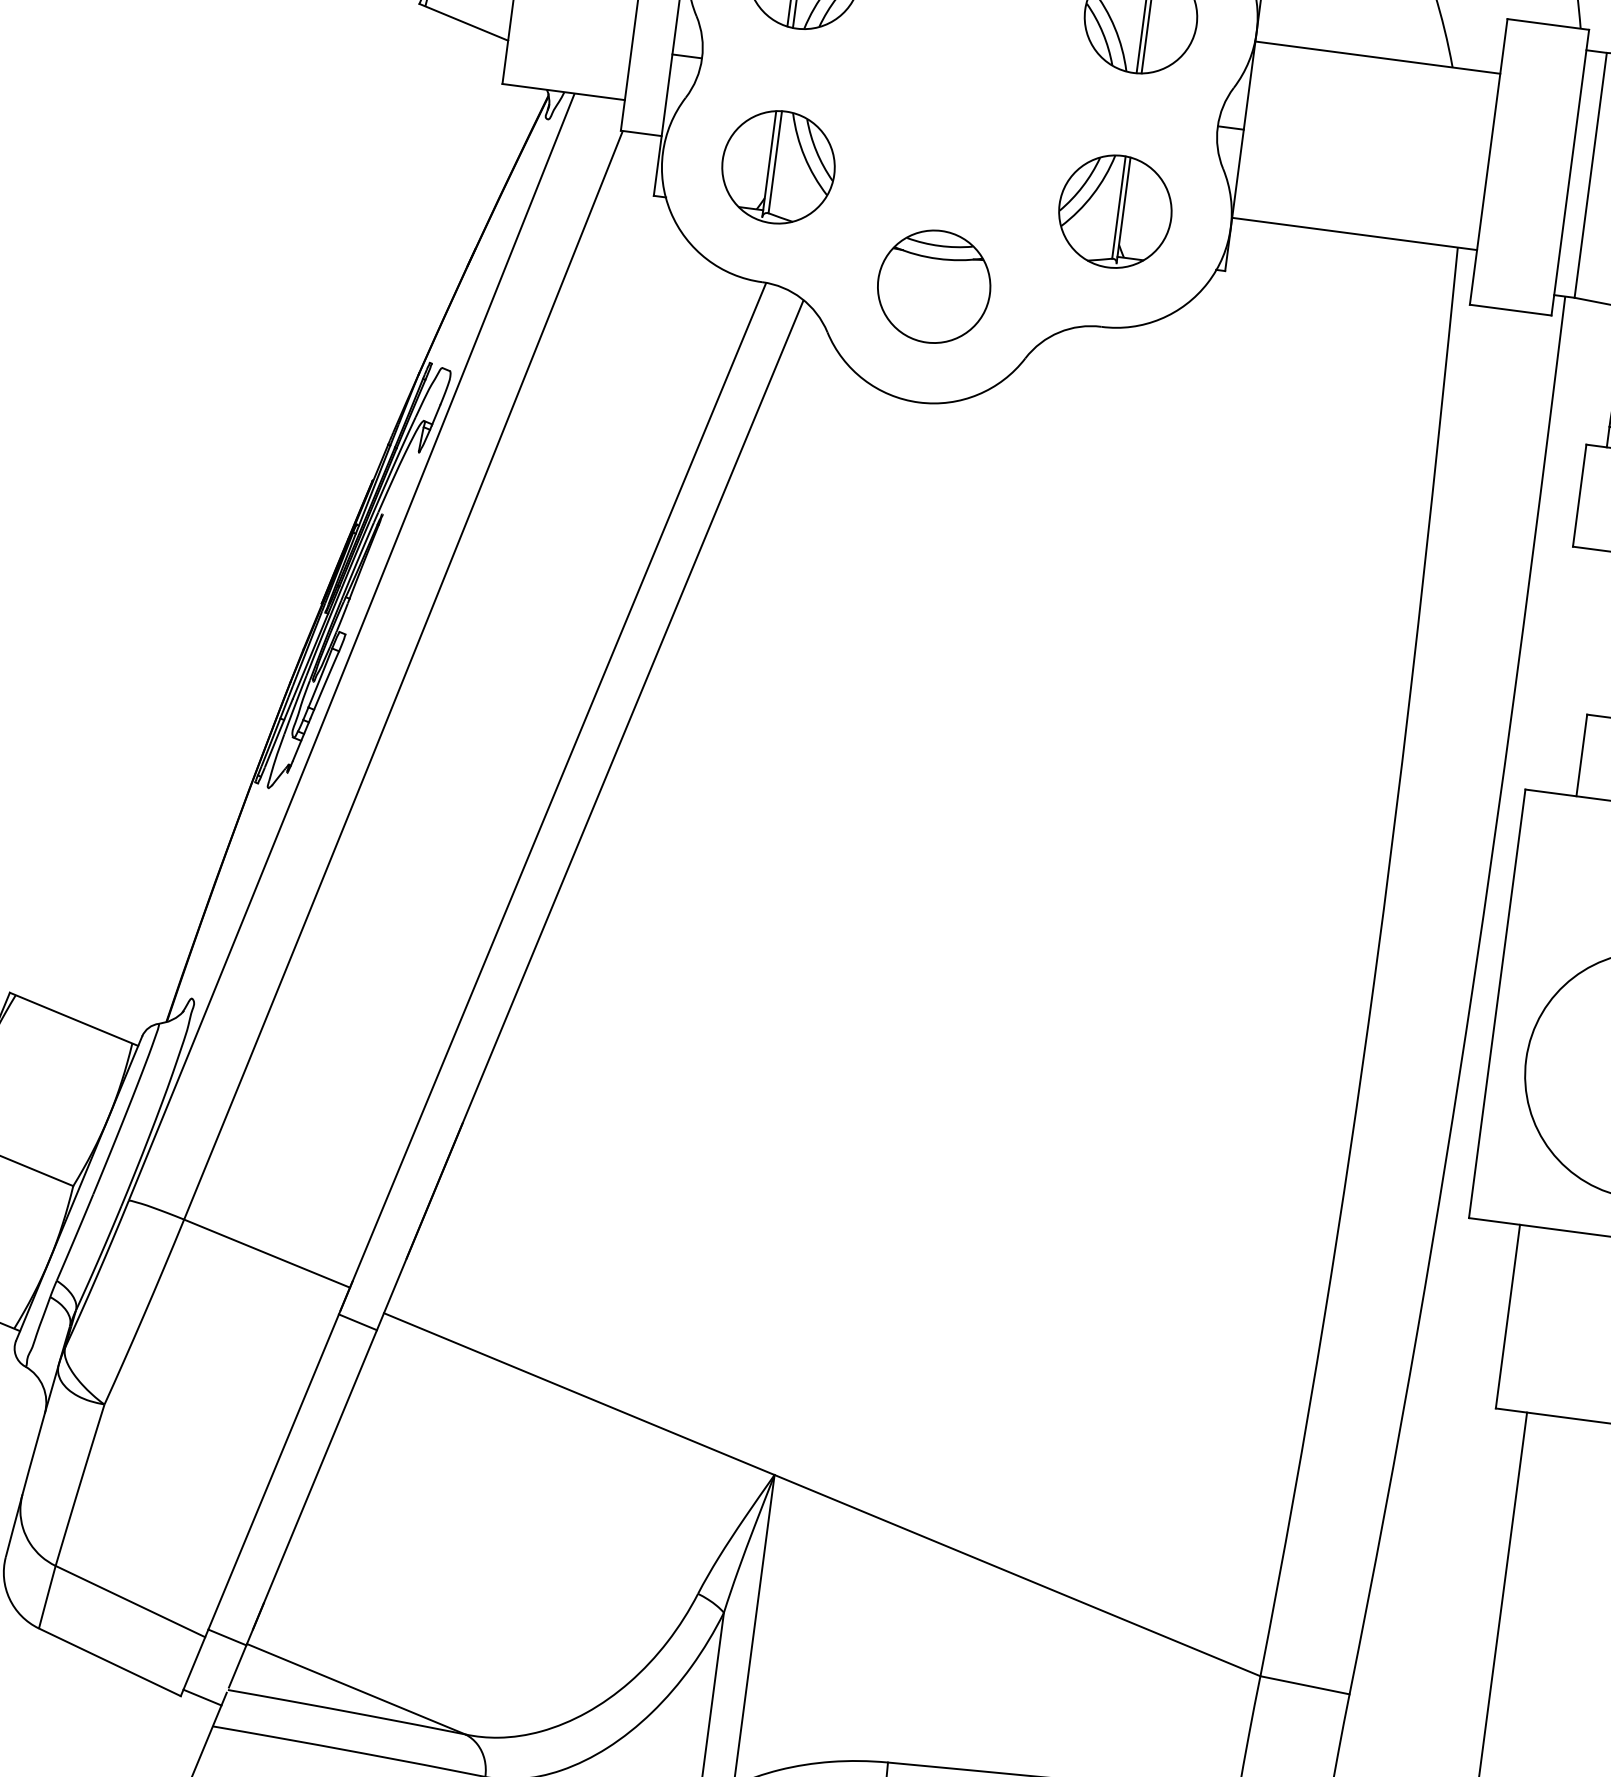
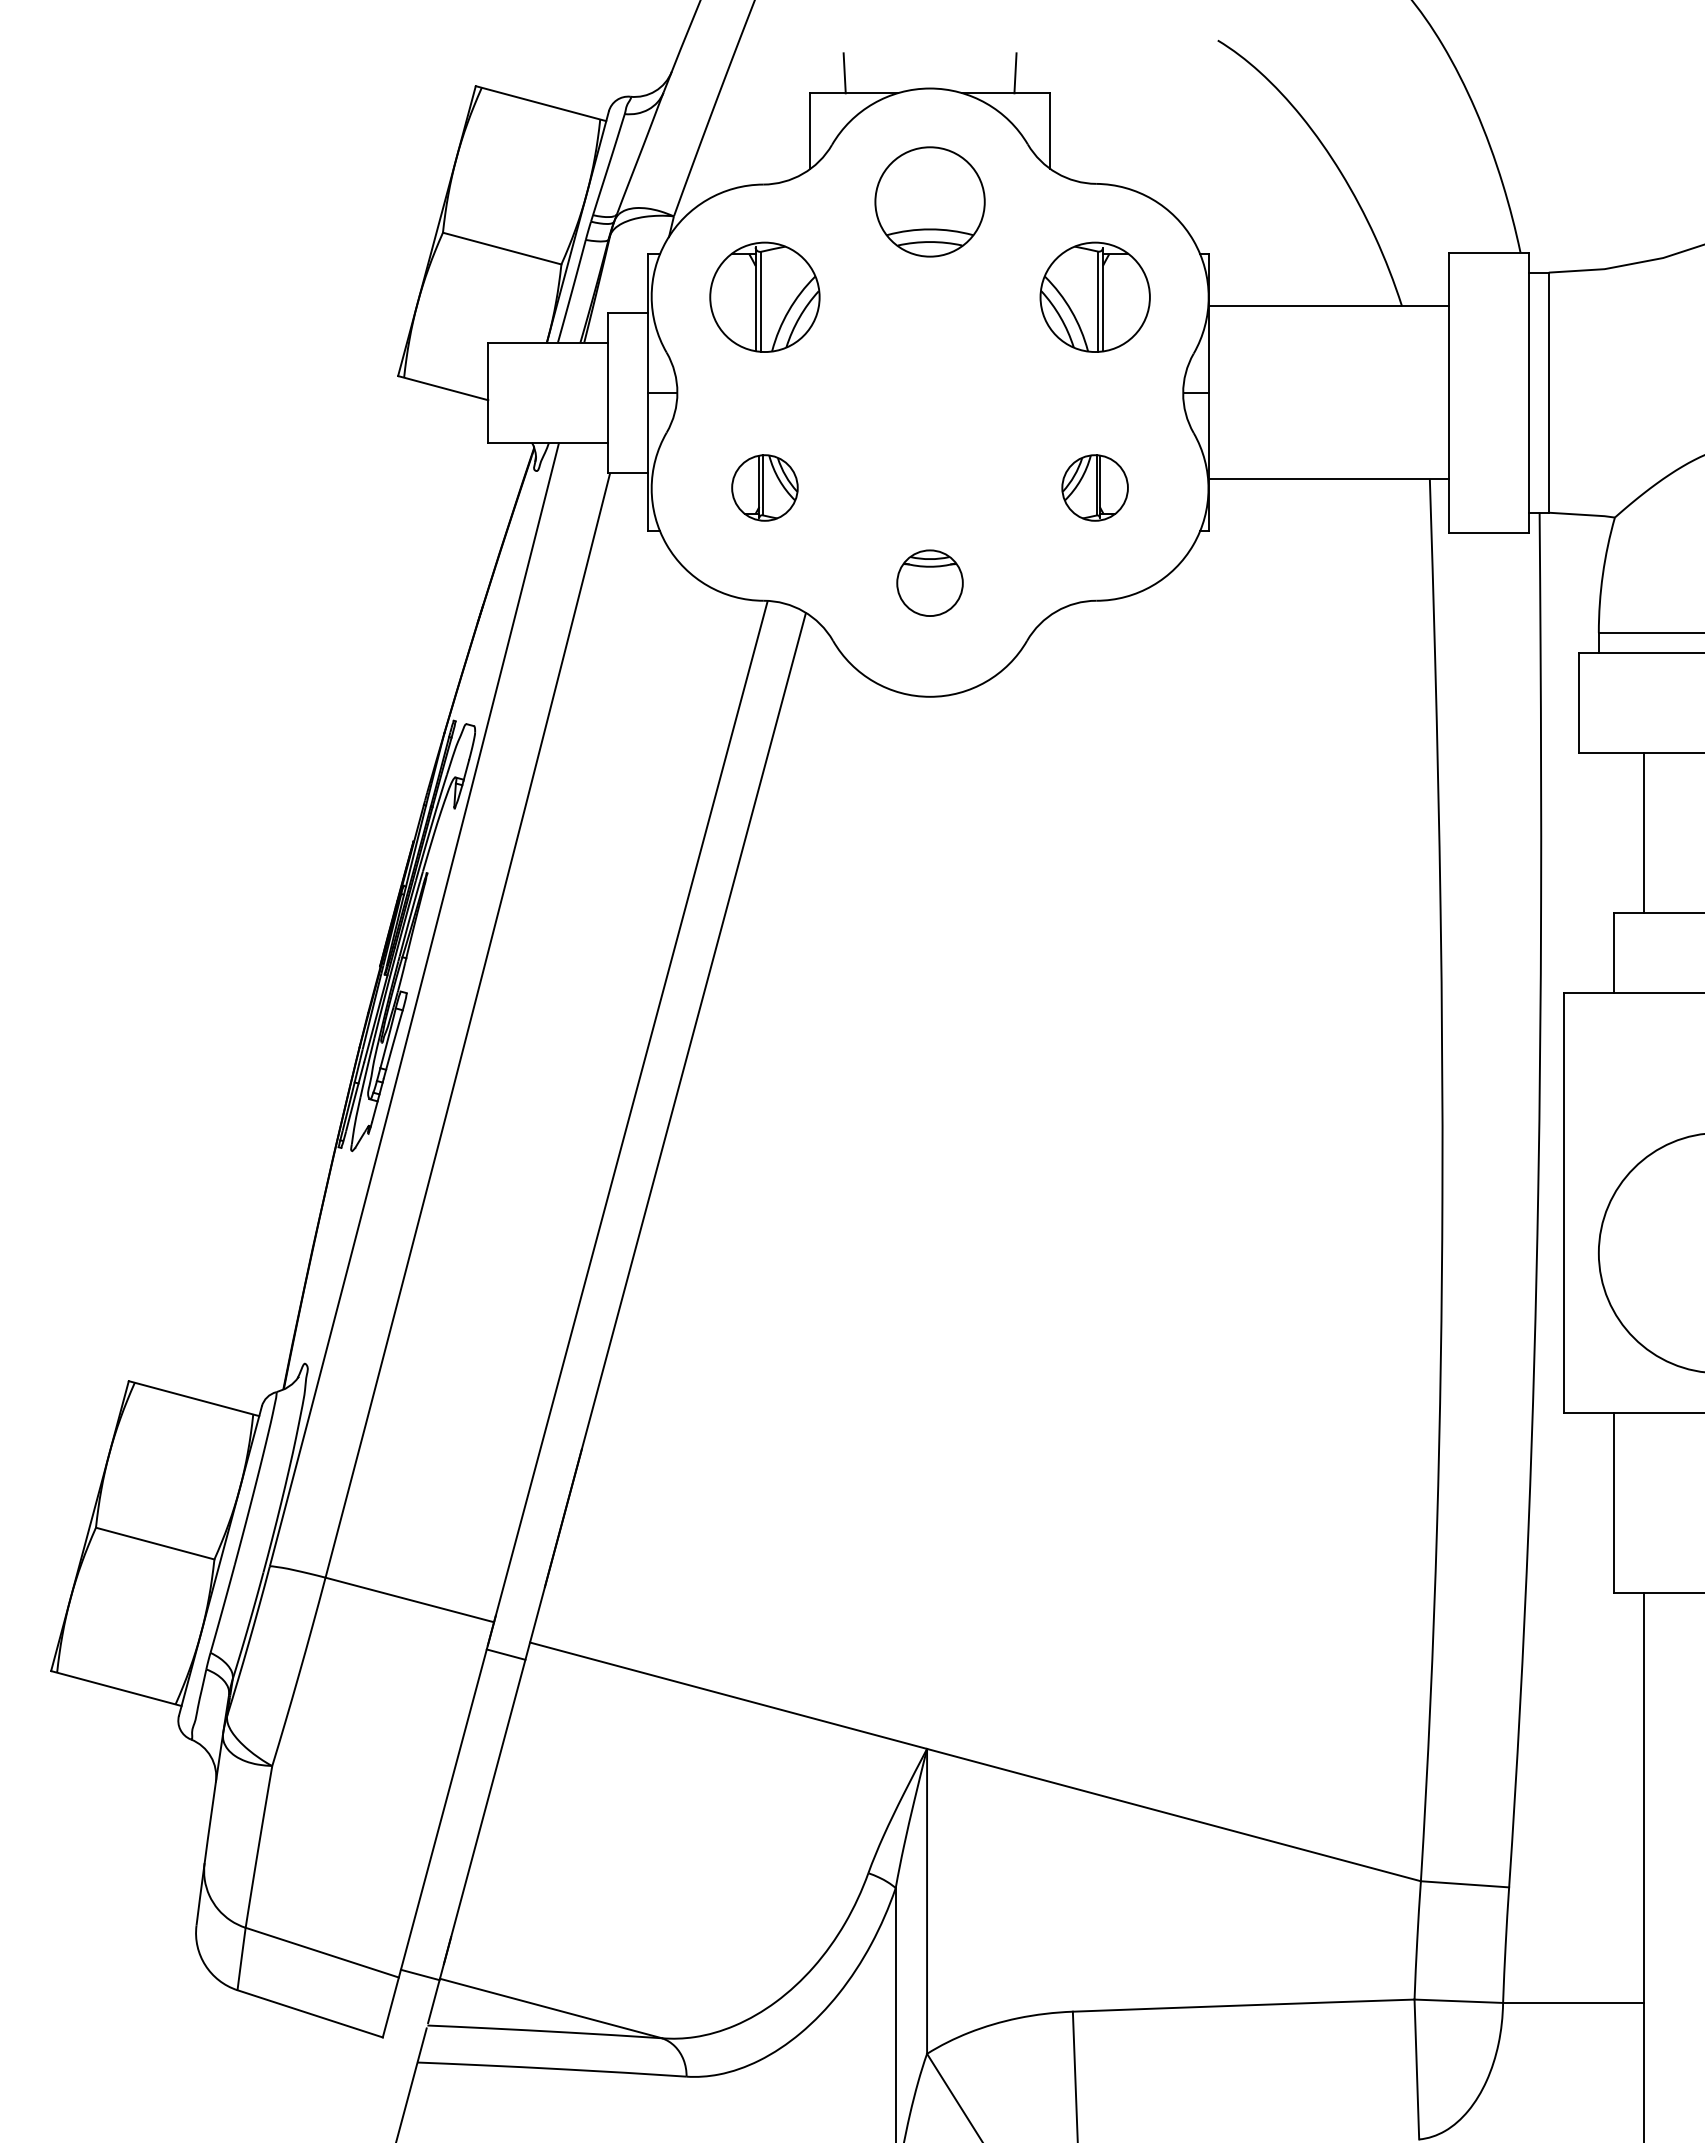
part: (778, 166) -> (764, 487), size x0.6
part: (1114, 211) -> (1094, 487), size x0.6
part: (933, 285) -> (929, 582), size x0.6
line: (202, 1696) -> (403, 2035), removed

